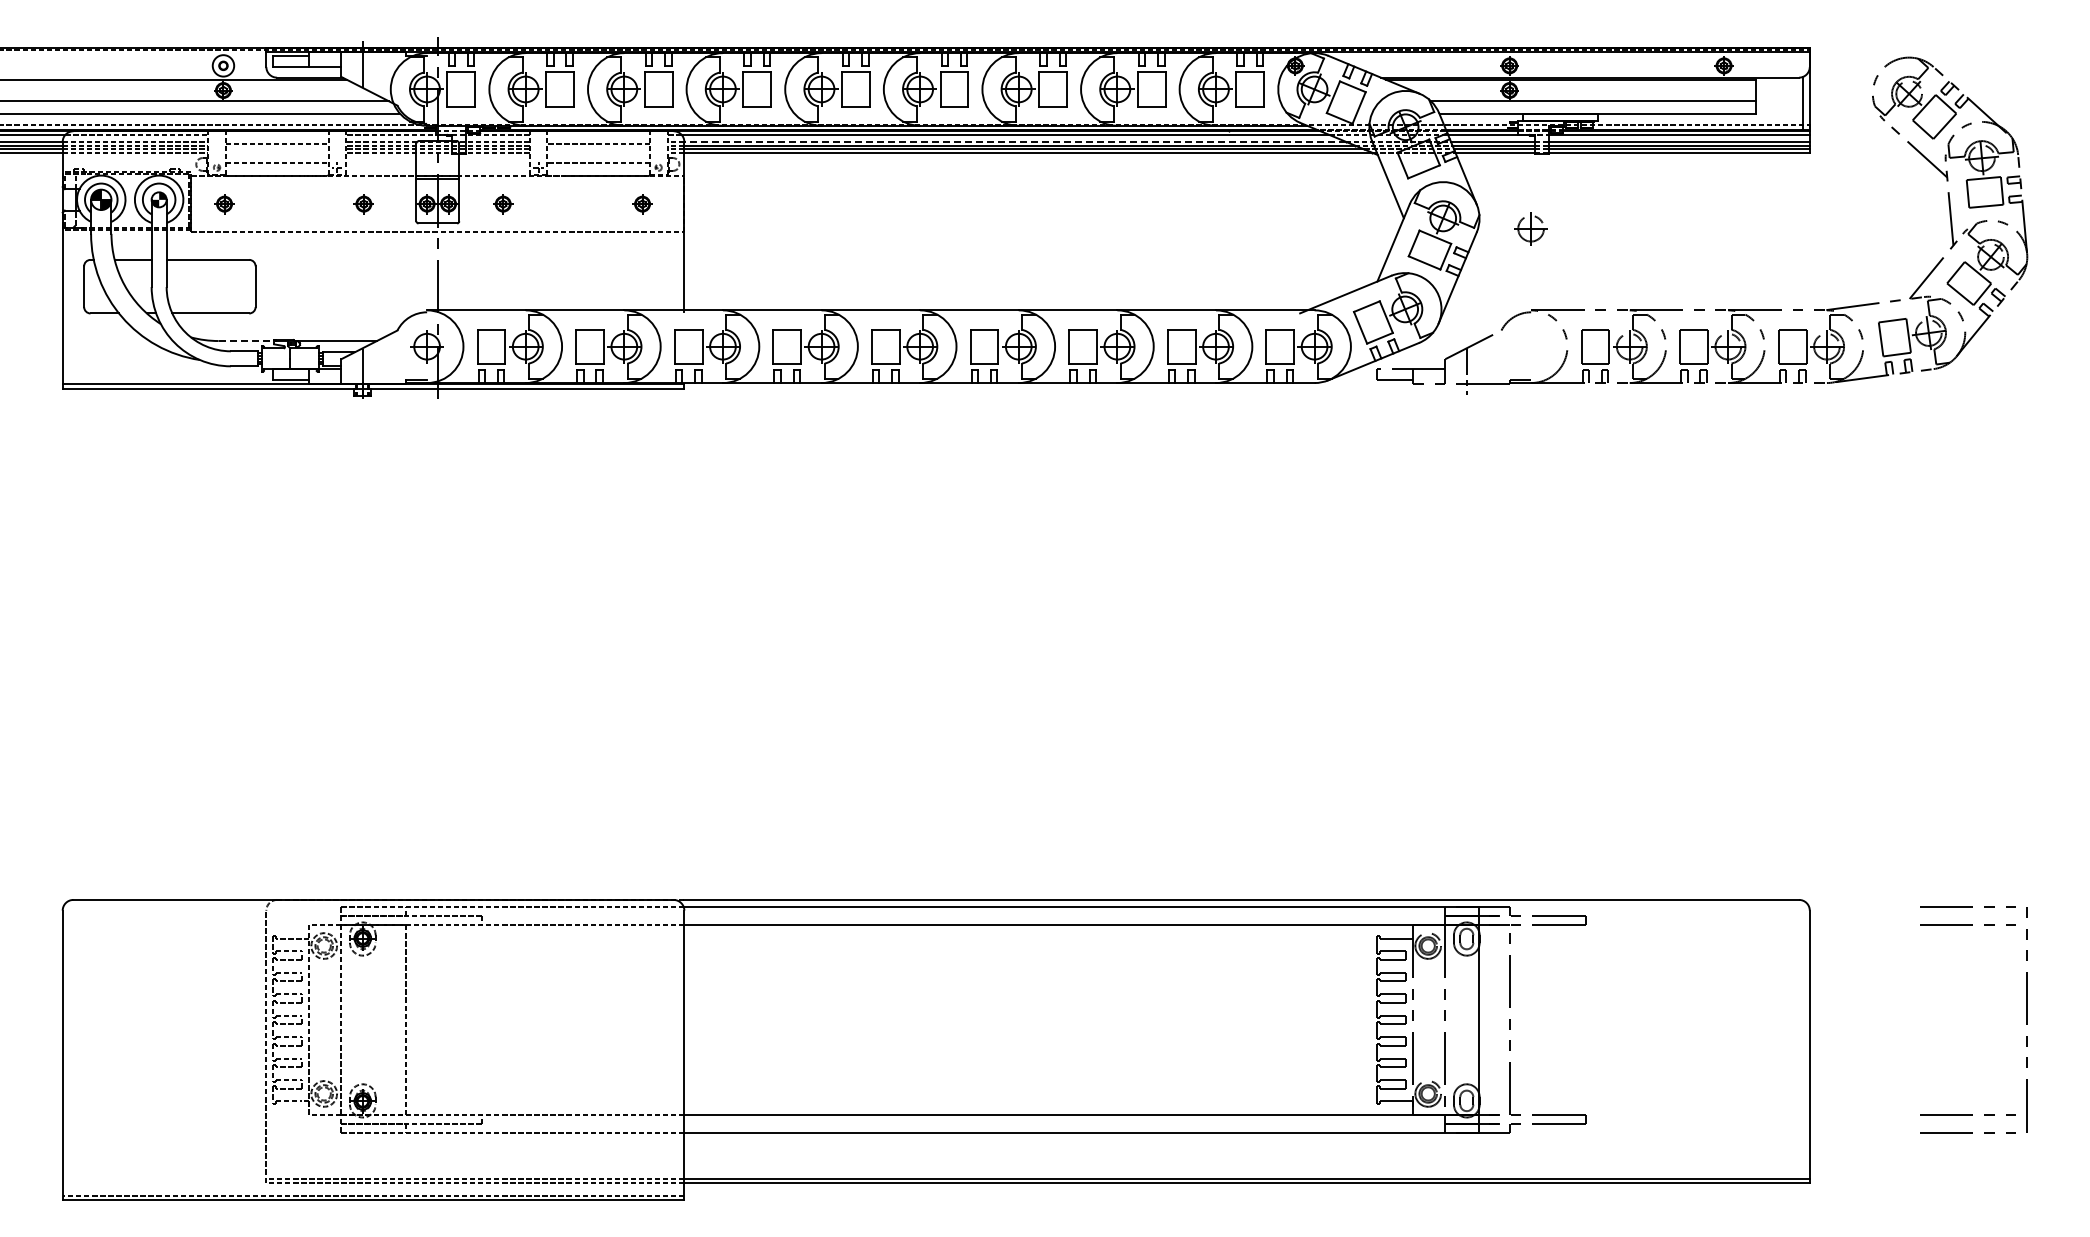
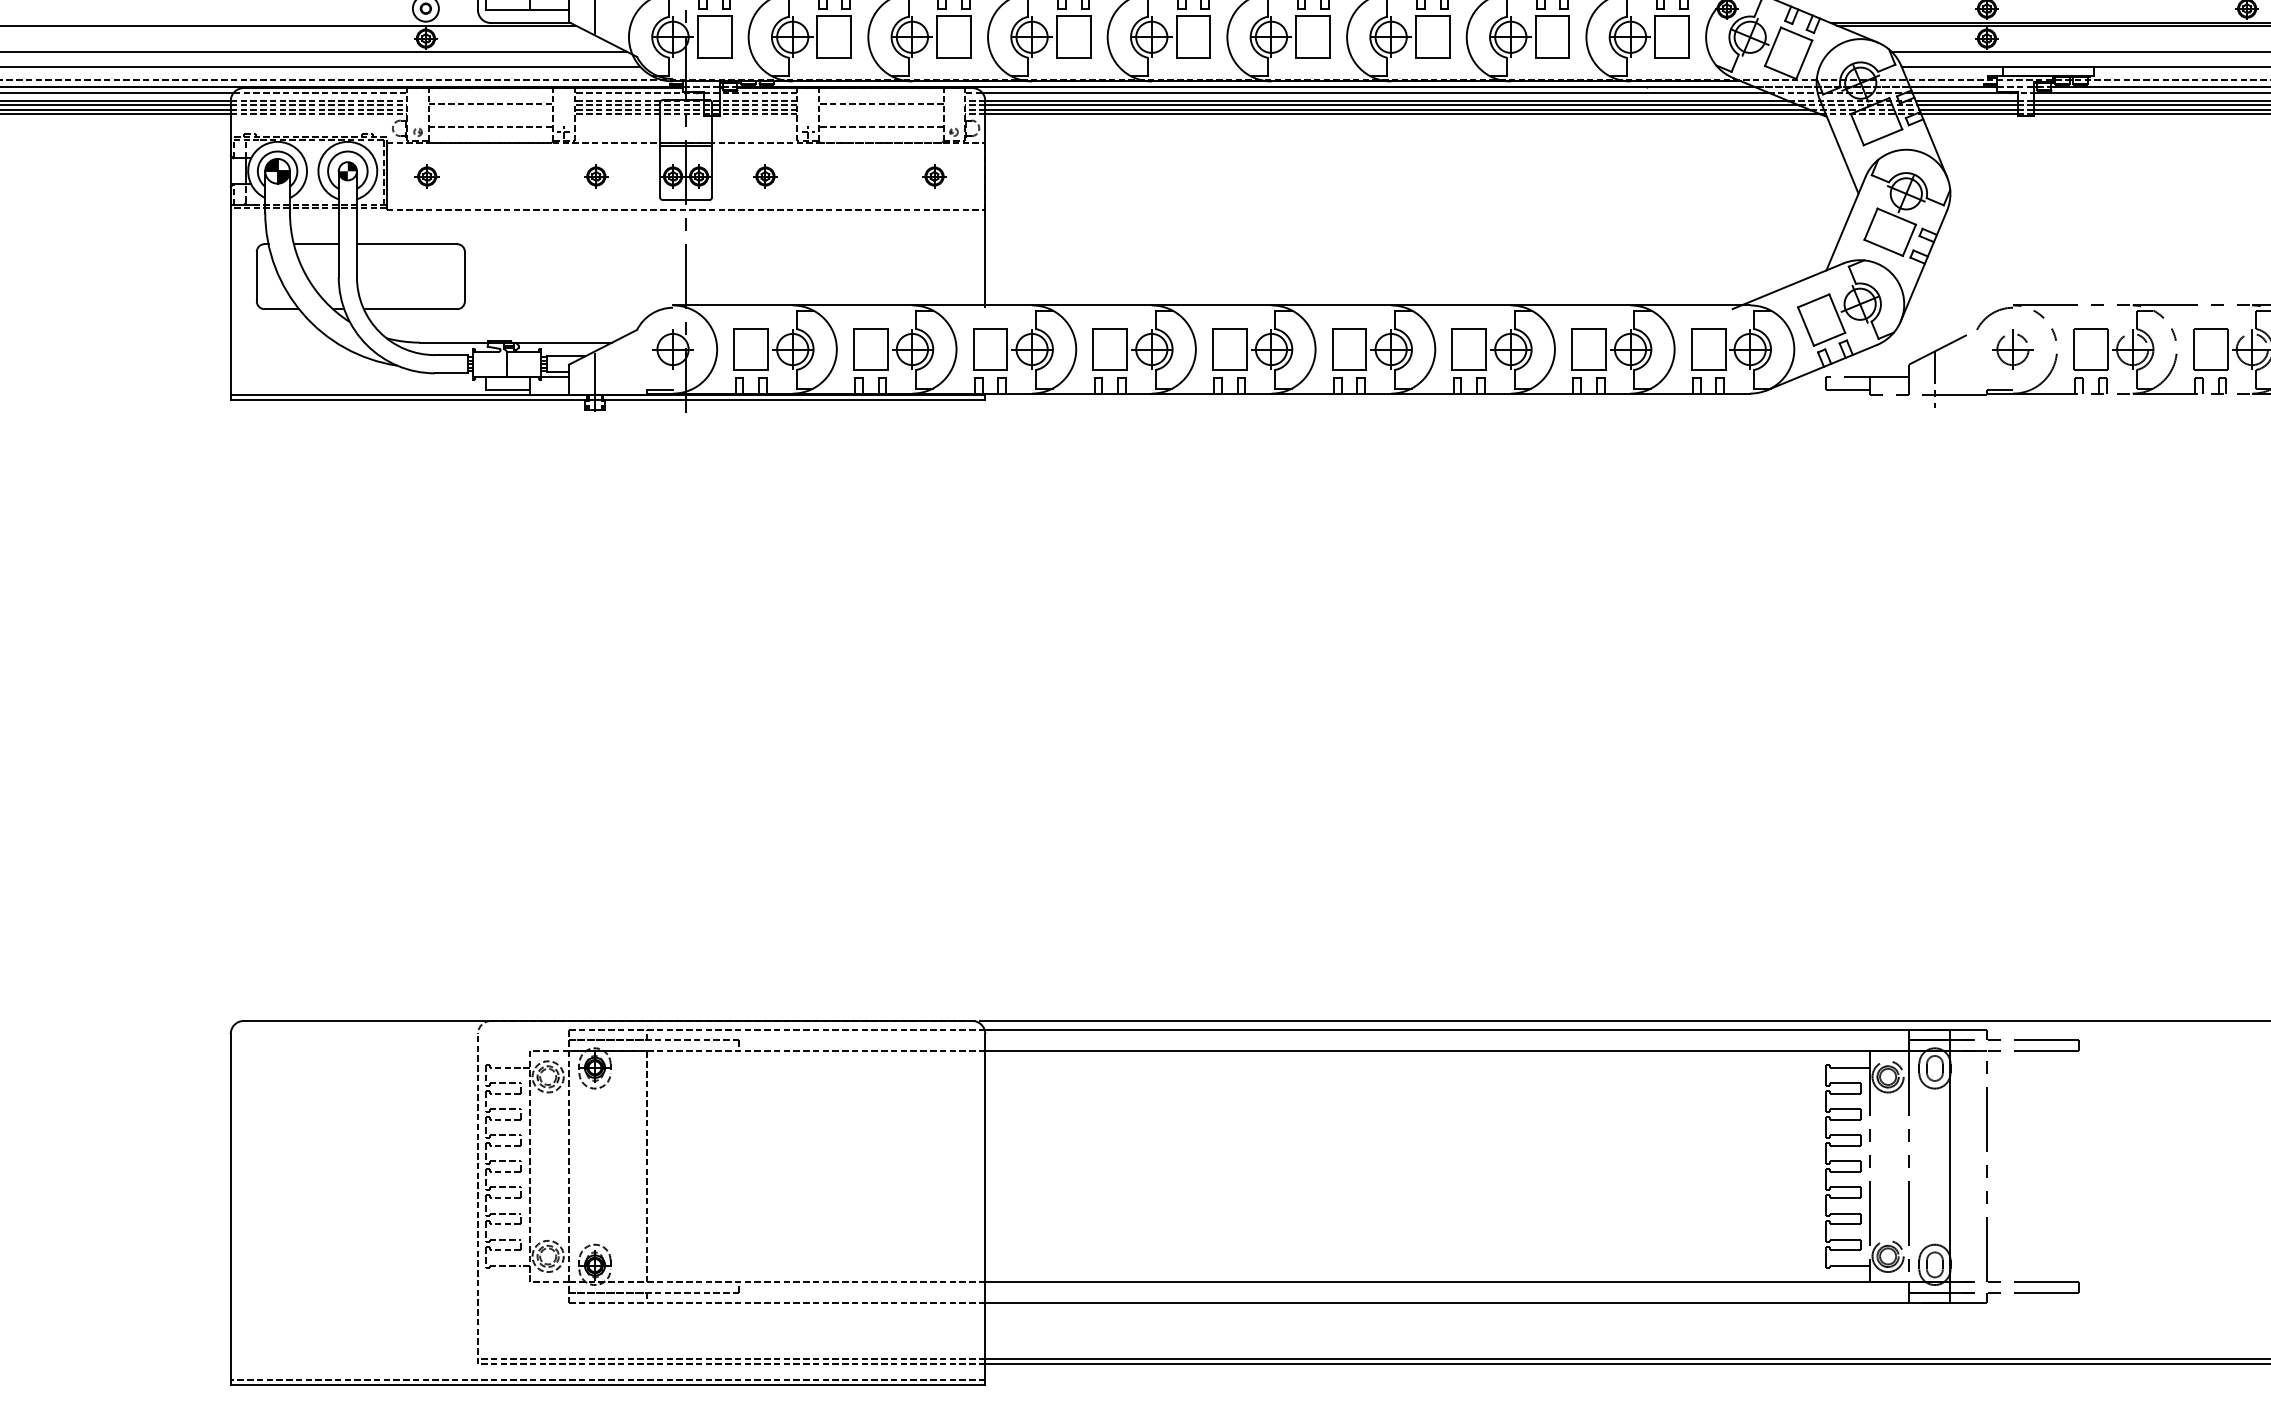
line: (1015, 141) -> (1387, 100), dashed -> solid
part: (1530, 228) -> (2012, 349), moved
line: (246, 341) -> (453, 343), dashed -> solid

